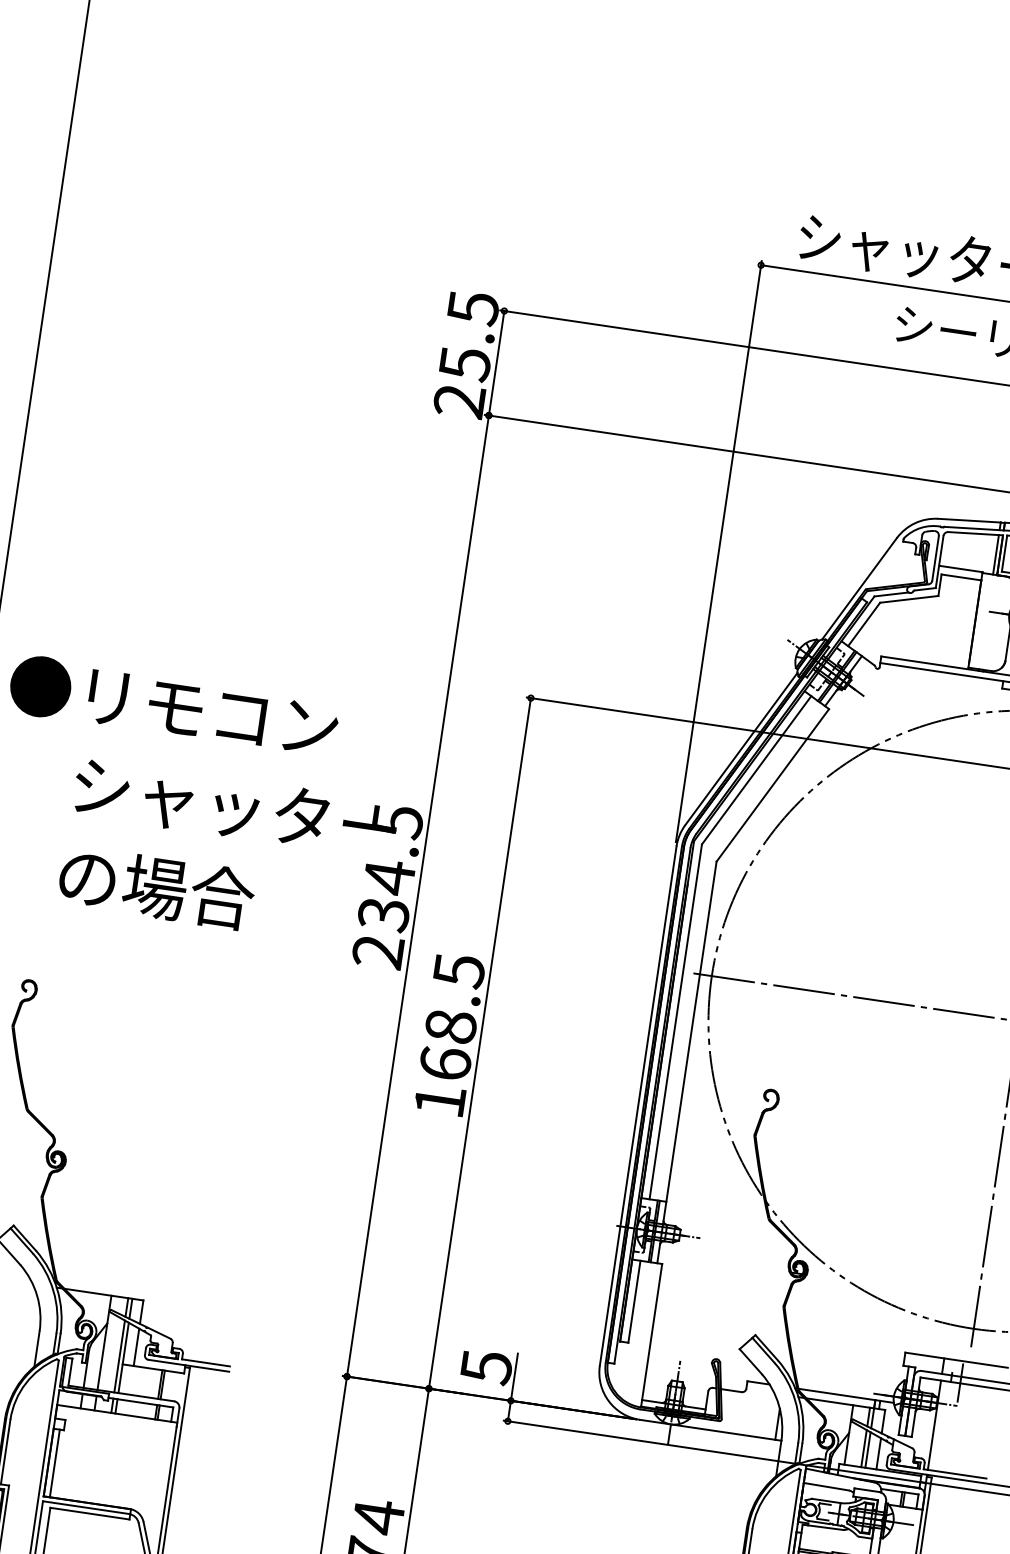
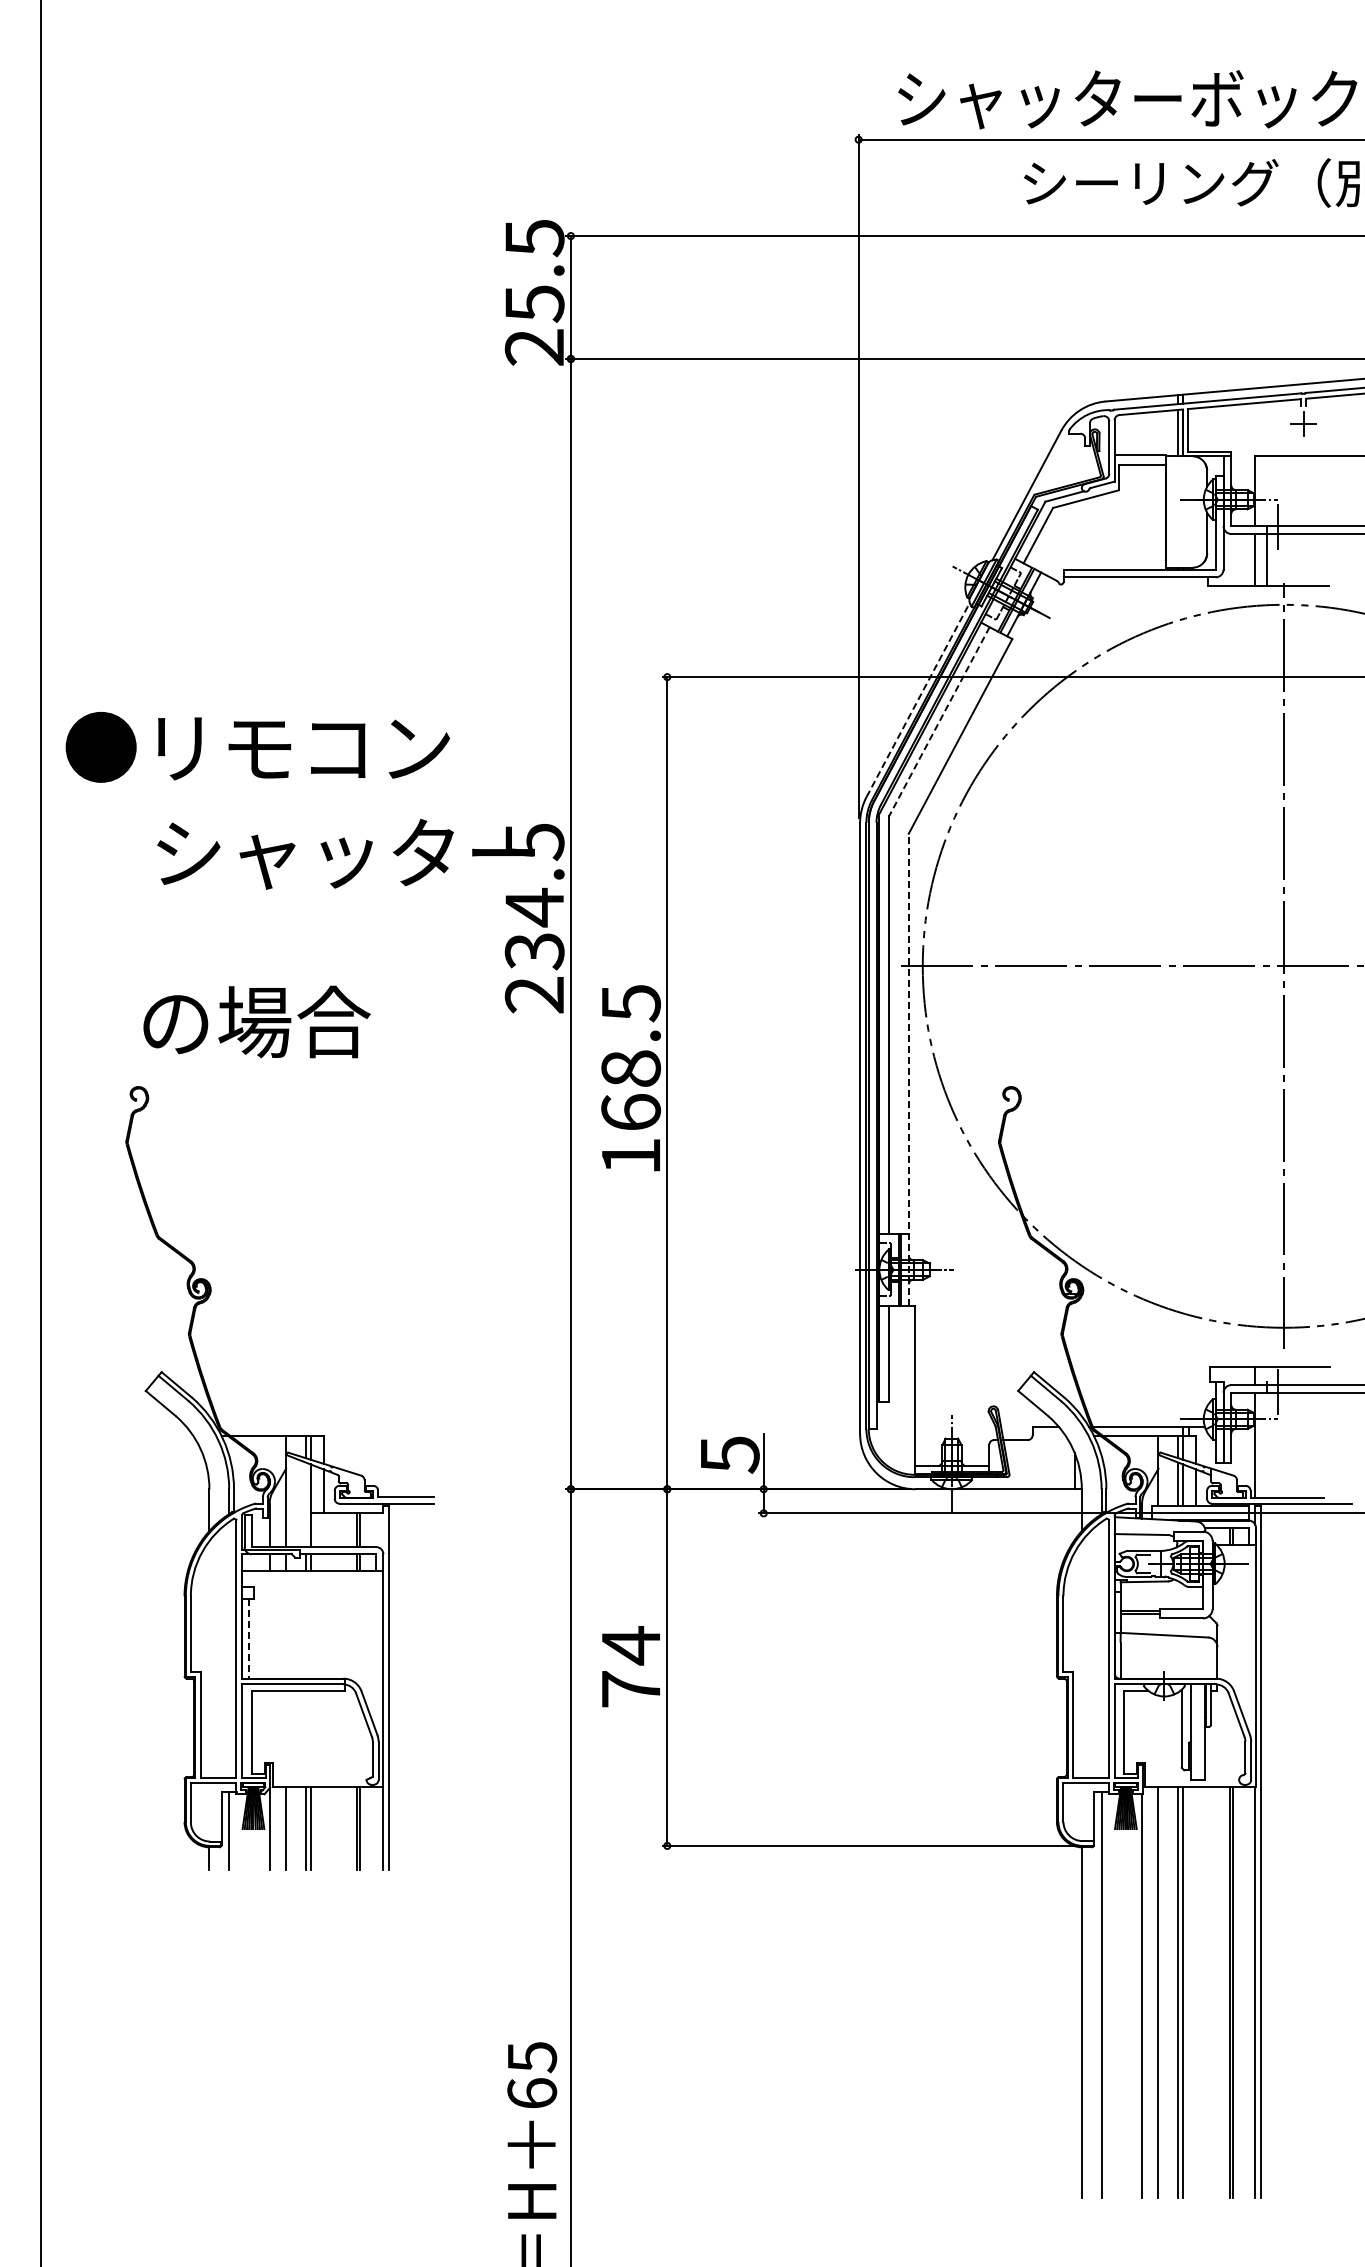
line: (741, 748) -> (918, 699), solid -> dashed
line: (756, 770) -> (939, 722), solid -> dashed
text: (156, 887) -> (256, 1021), moved
line: (686, 1062) -> (908, 1069), solid -> dashed
line: (119, 1356) -> (305, 1504), removed
line: (54, 1463) -> (249, 1638), solid -> dashed

